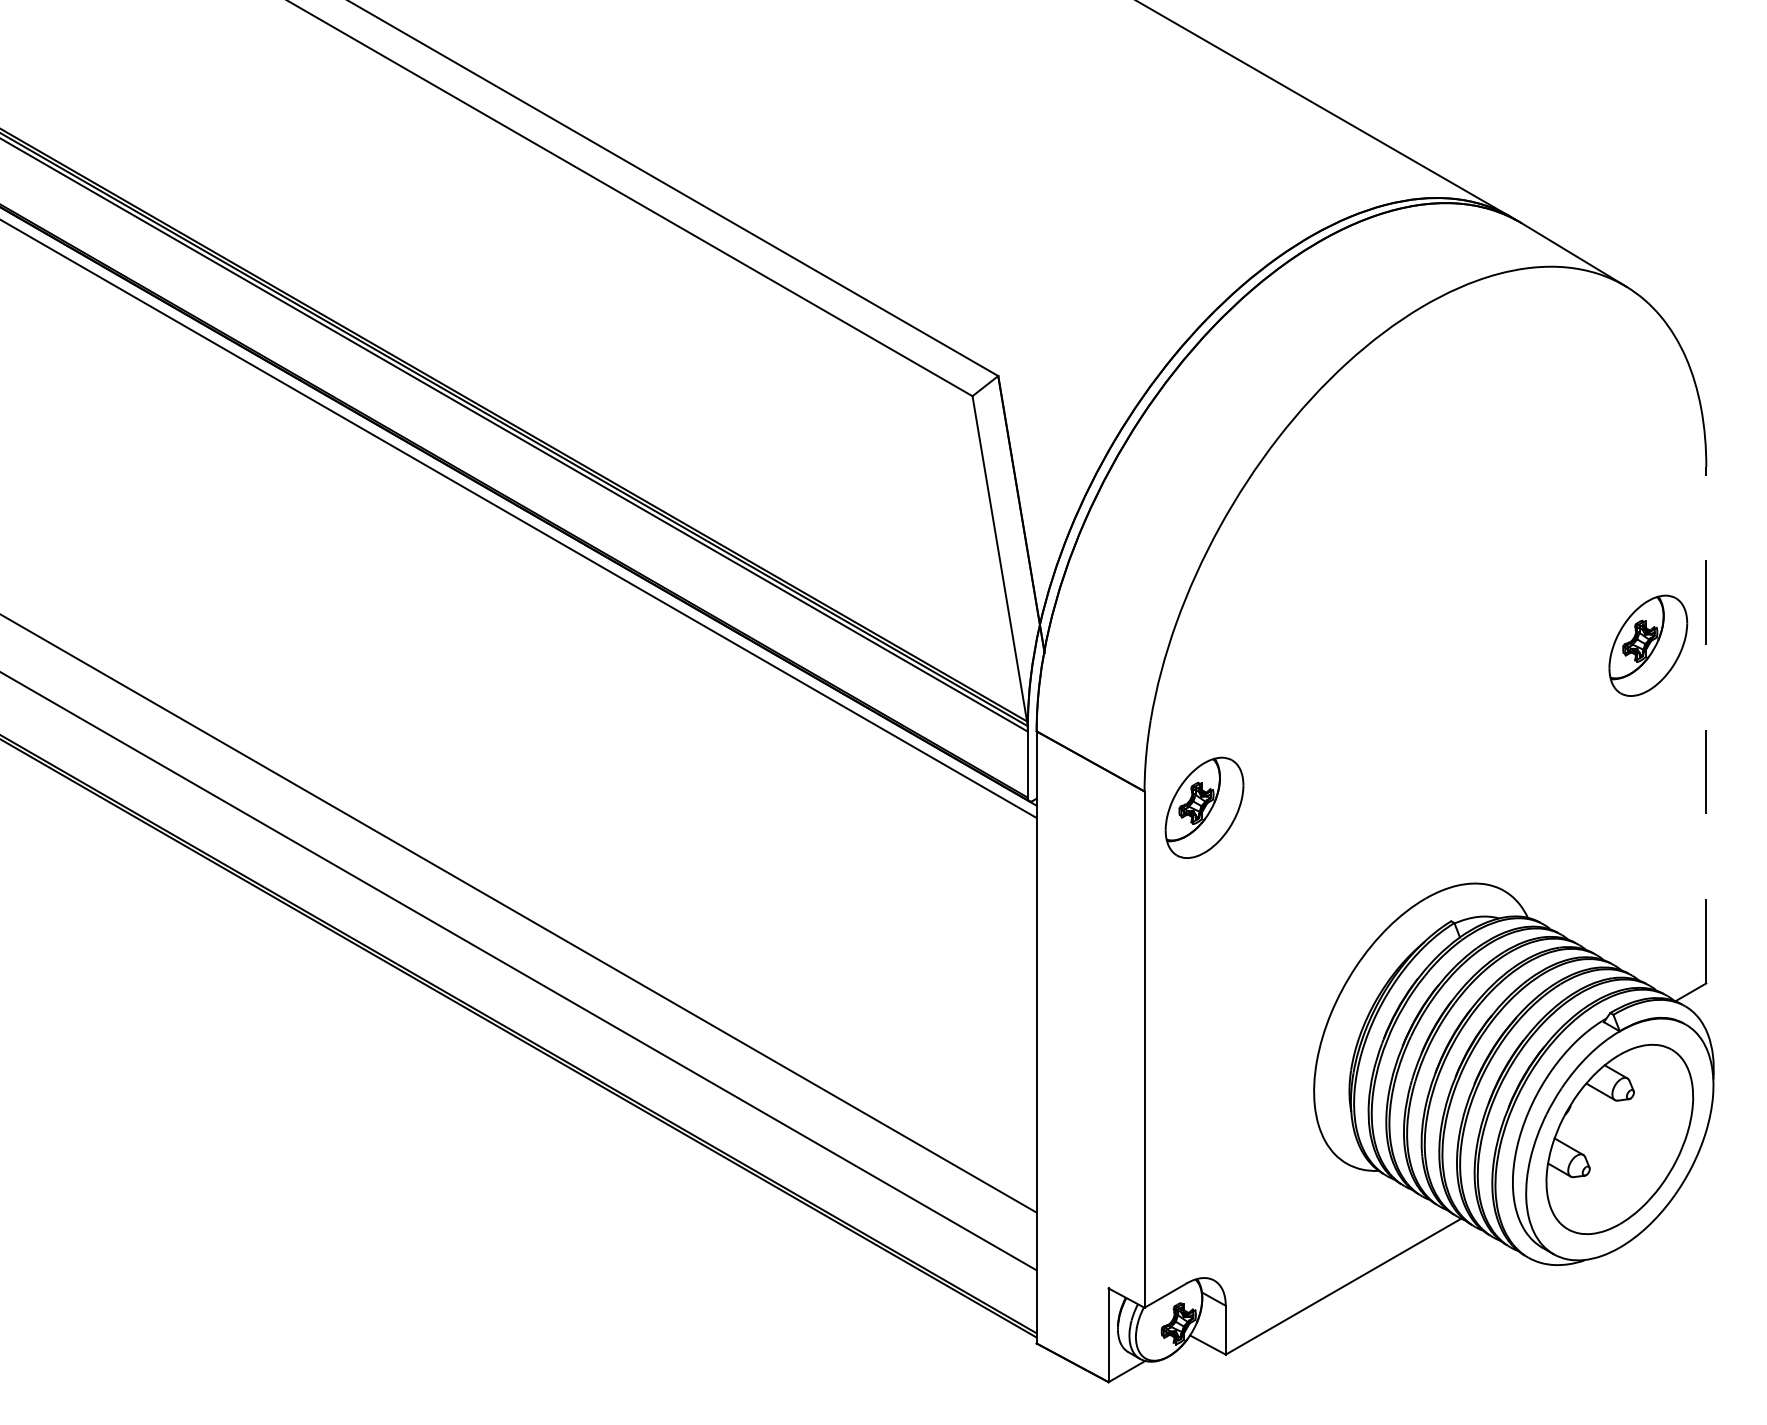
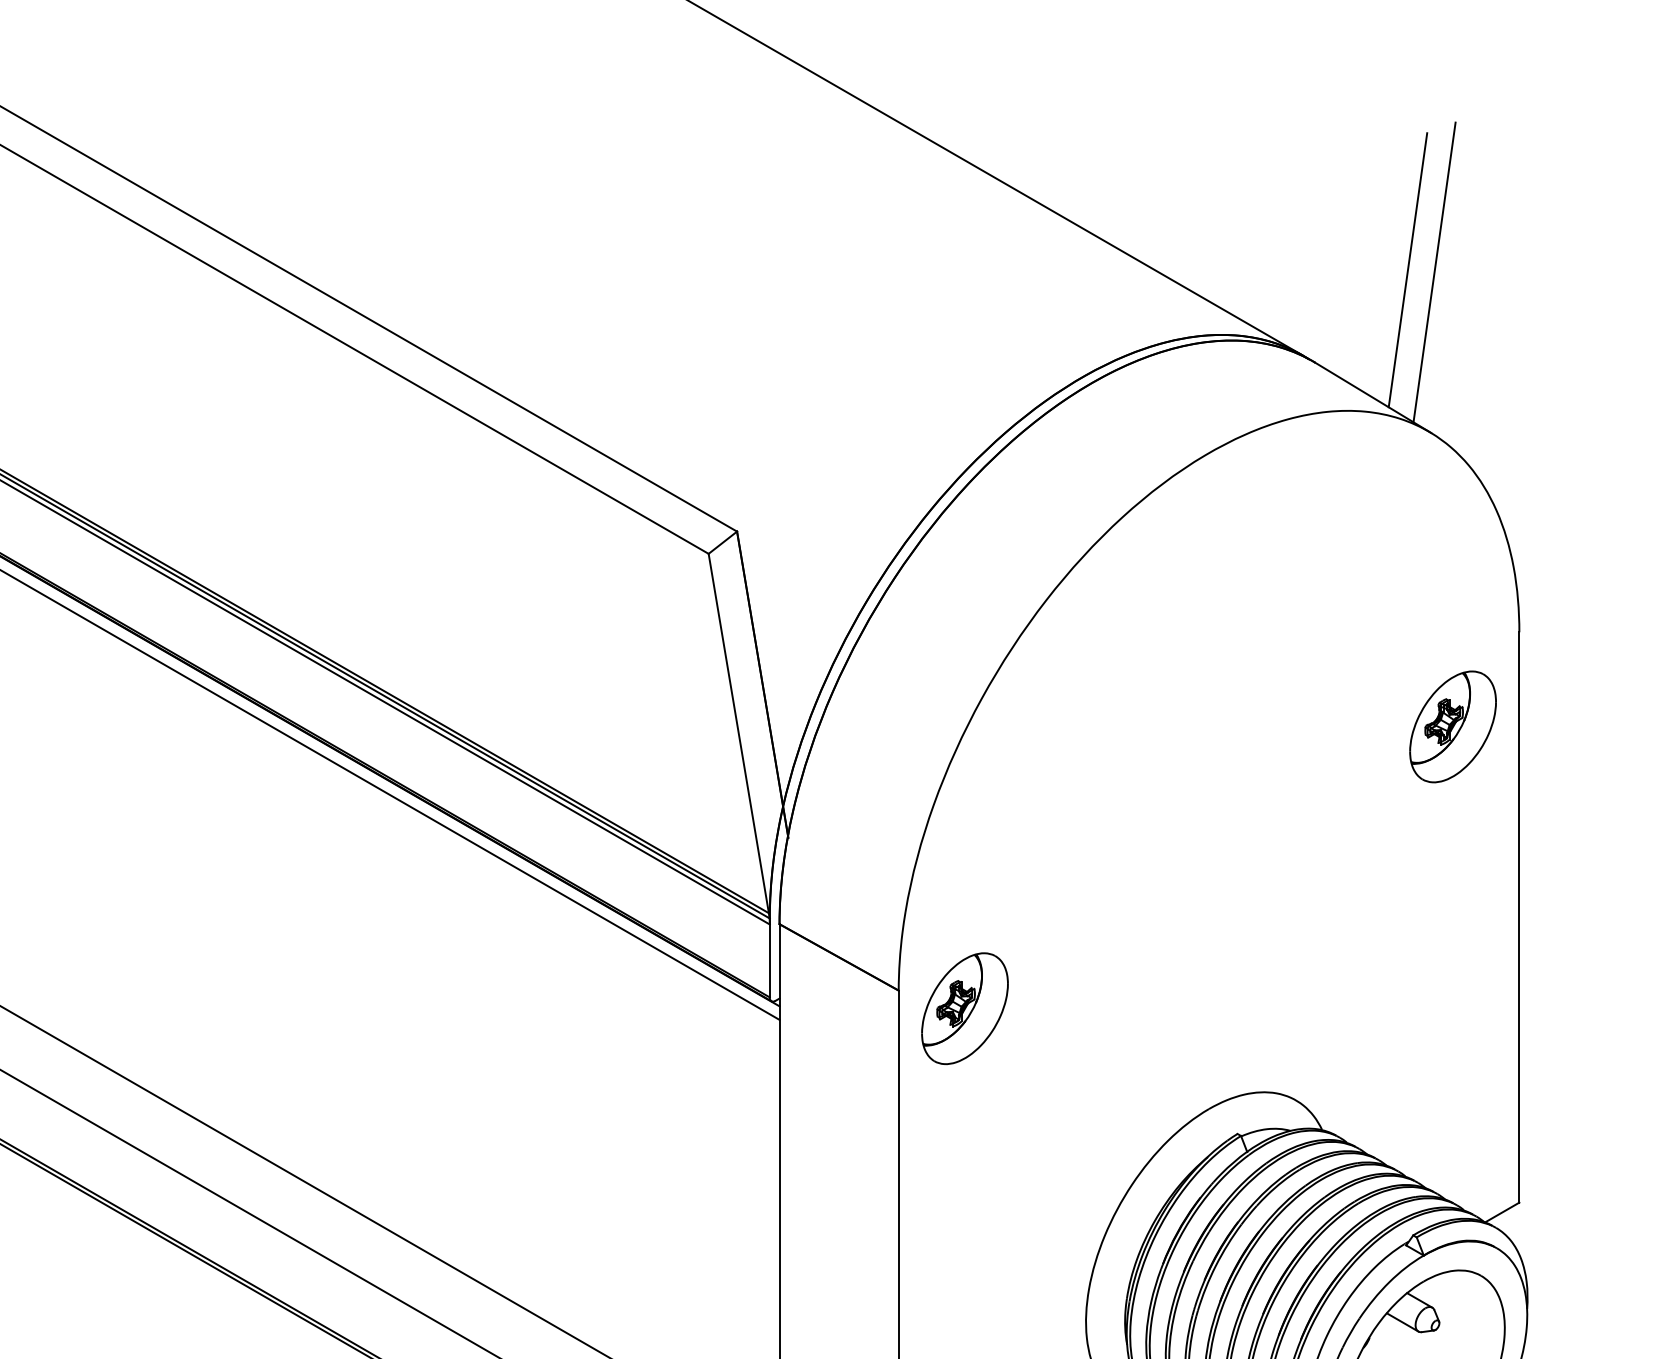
line: (1605, 139) -> (1407, 270), added
line: (1629, 141) -> (1434, 272), added
part: (1648, 645) -> (1453, 726), moved
line: (1706, 724) -> (1519, 916), dashed -> solid

